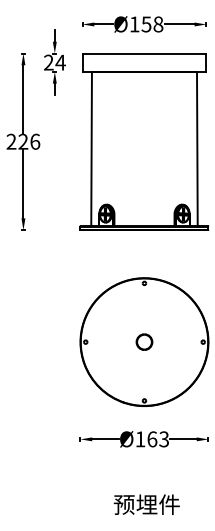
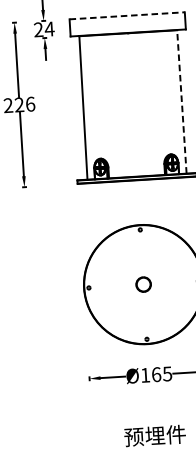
line: (144, 53) -> (127, 15), solid -> dashed
line: (197, 149) -> (182, 102), solid -> dashed
text: (163, 438) -> (166, 373), Ø163 -> Ø165

